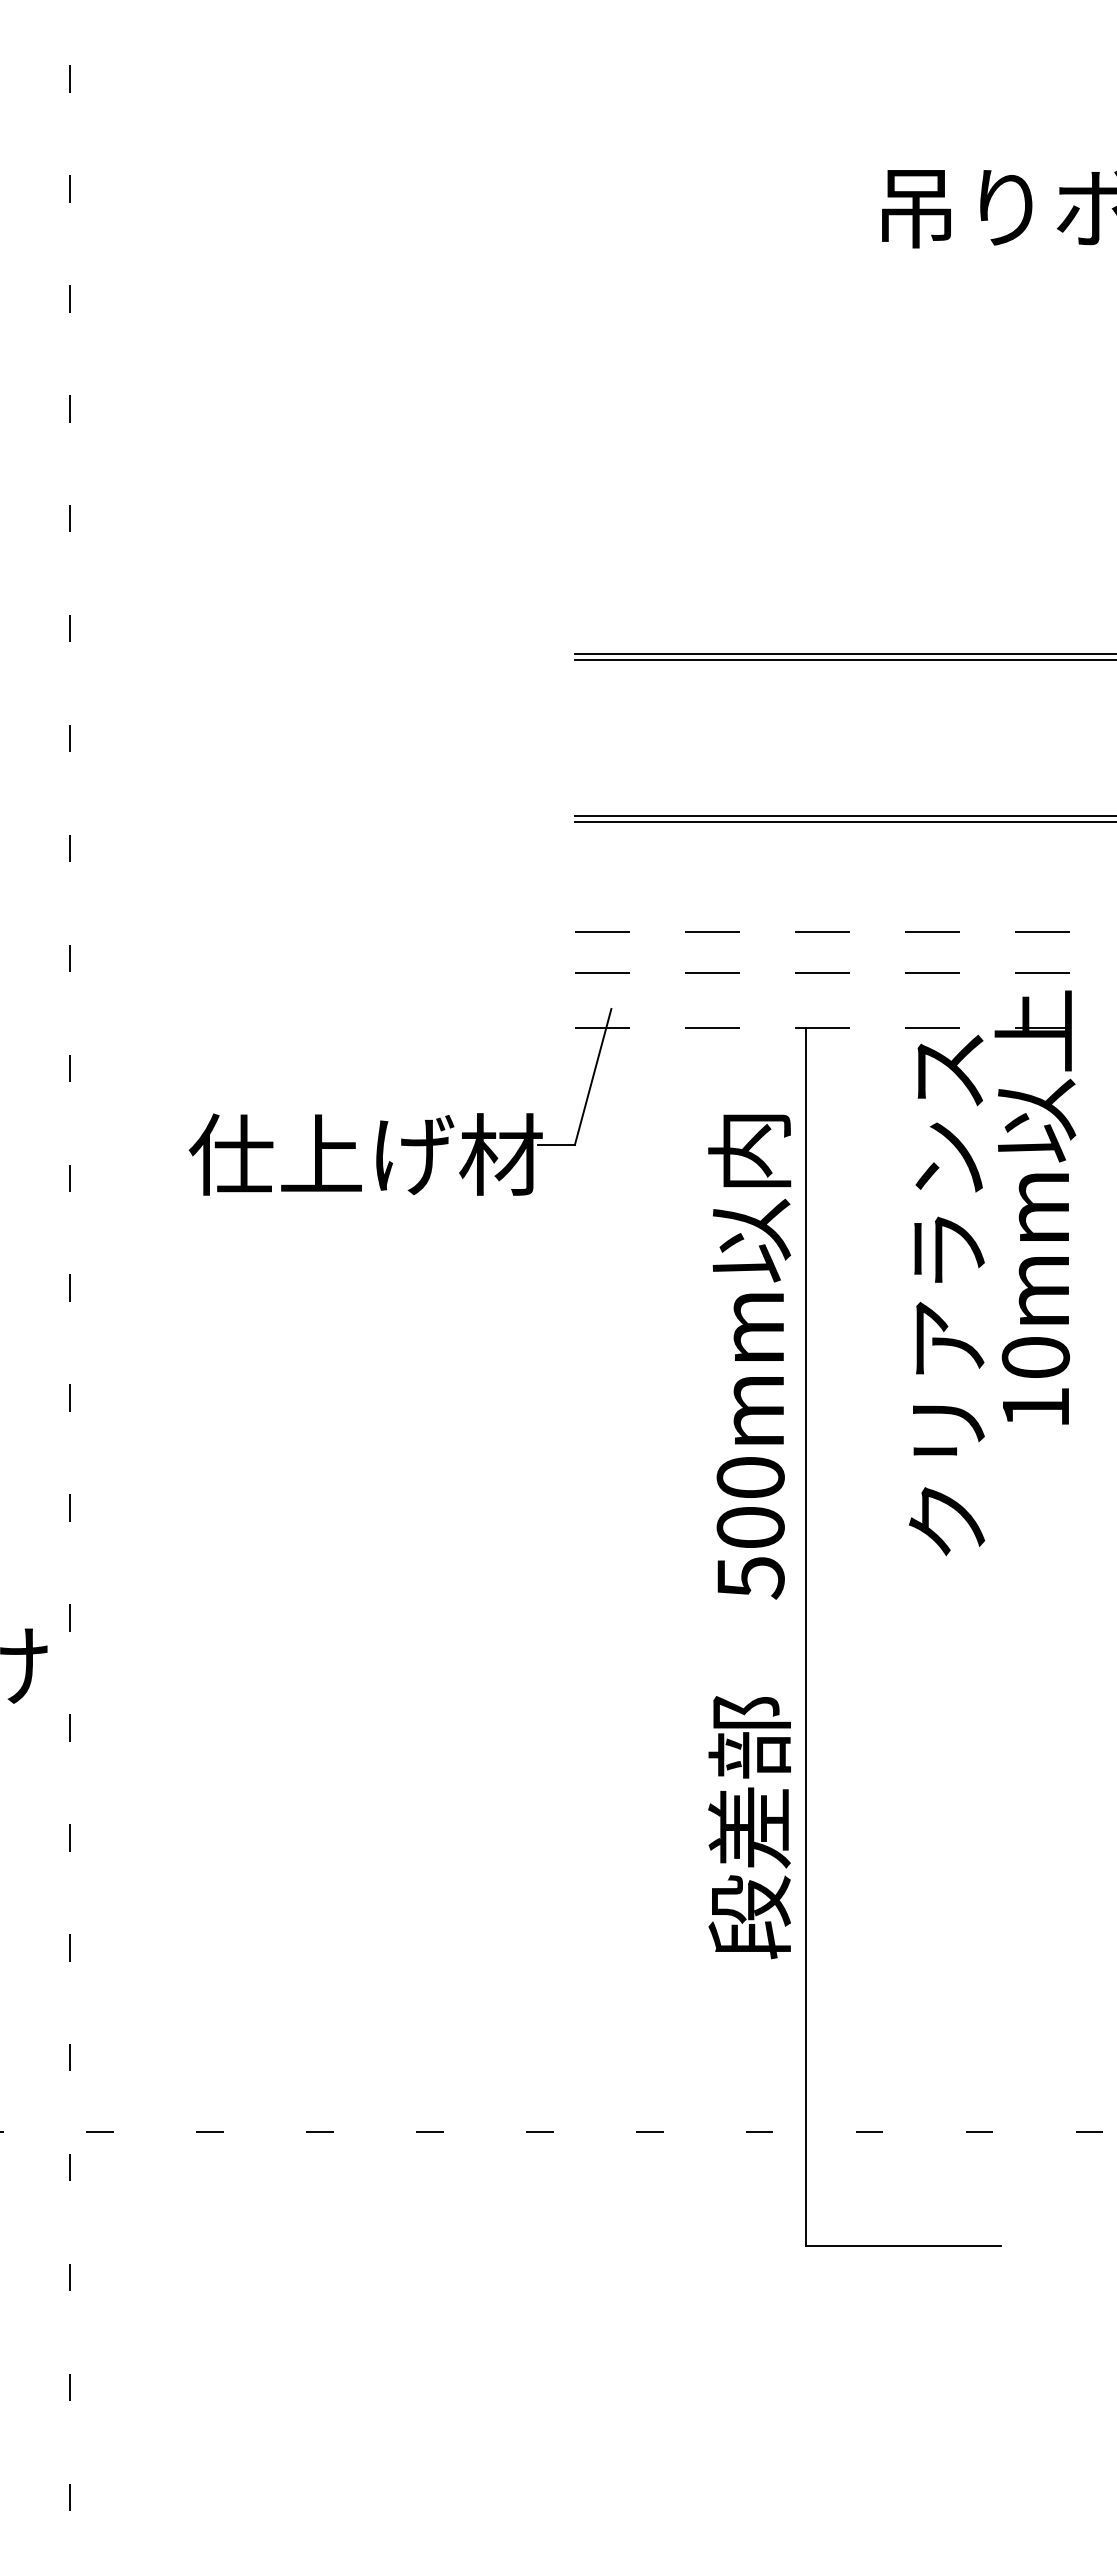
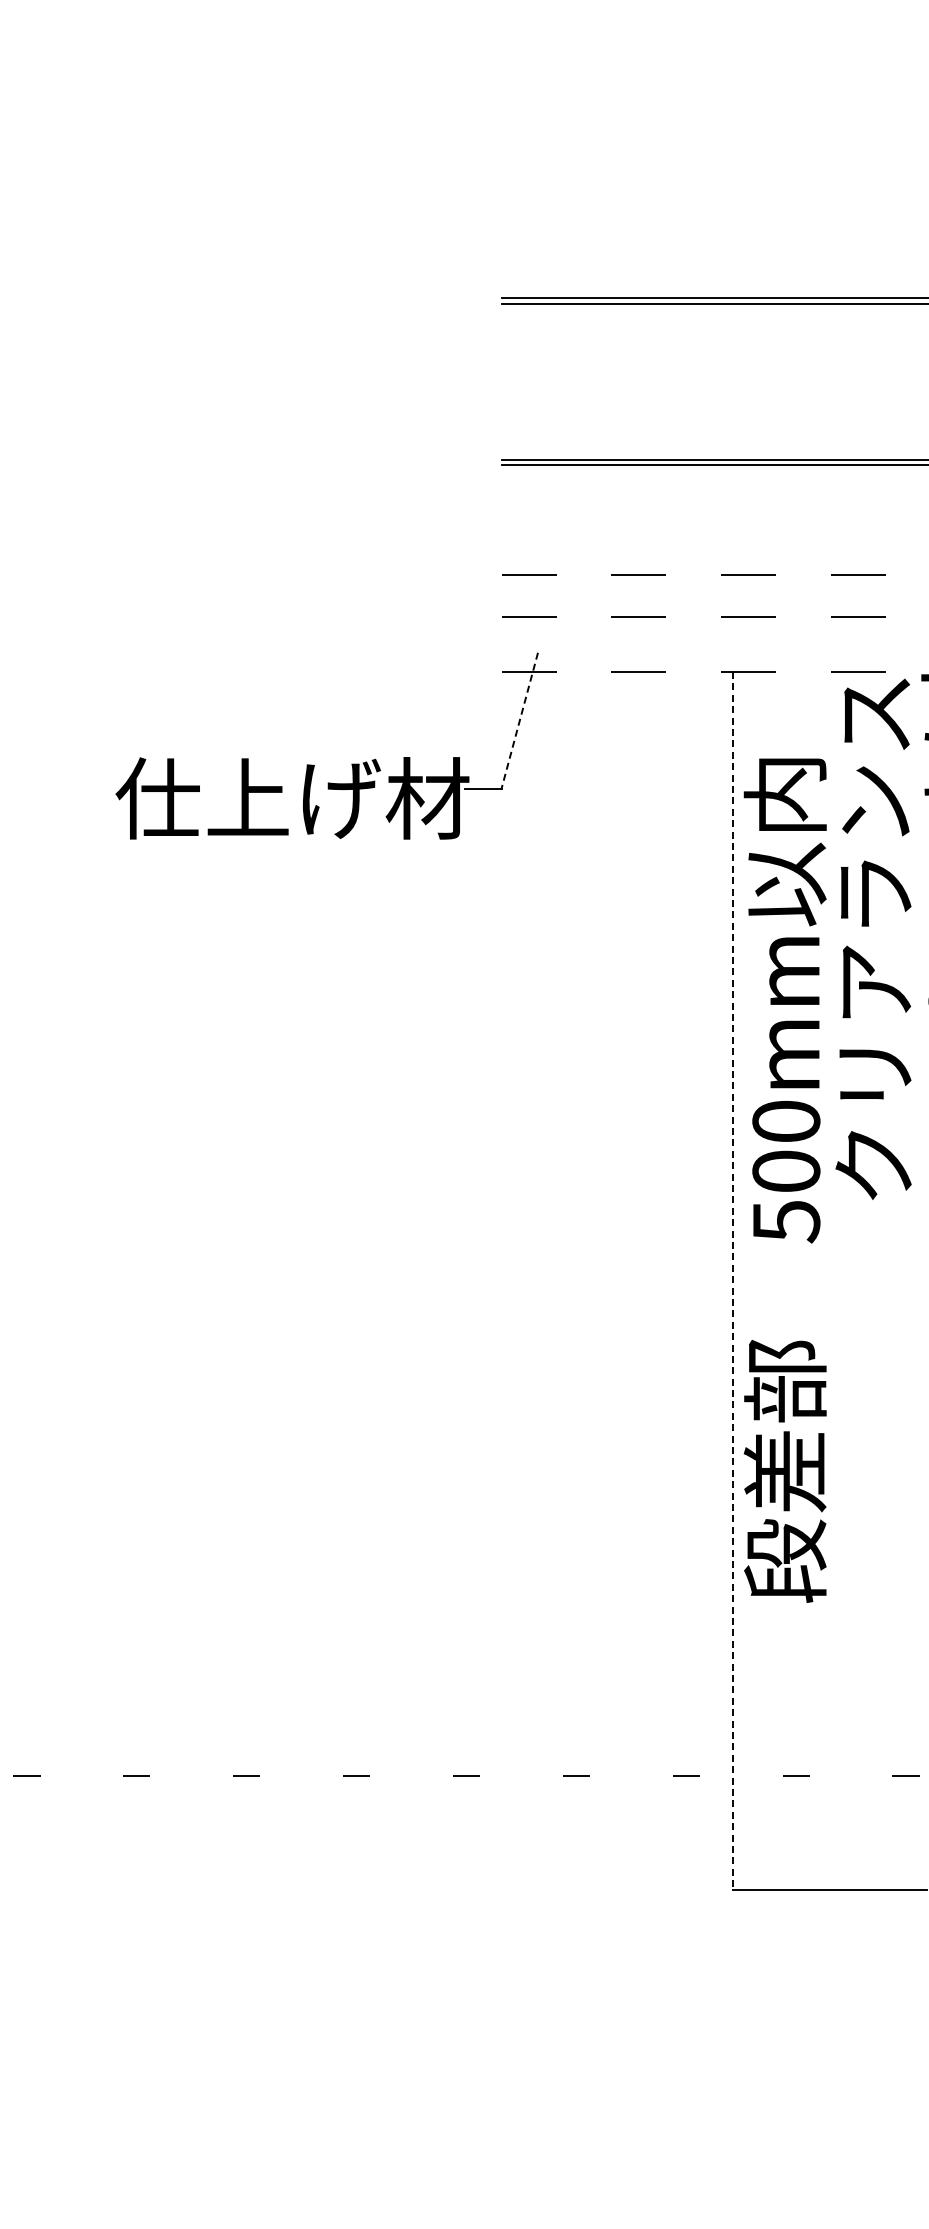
line: (593, 1077) -> (520, 721), solid -> dashed
text: (749, 1536) -> (785, 1180), moved
line: (806, 1637) -> (733, 1281), solid -> dashed

